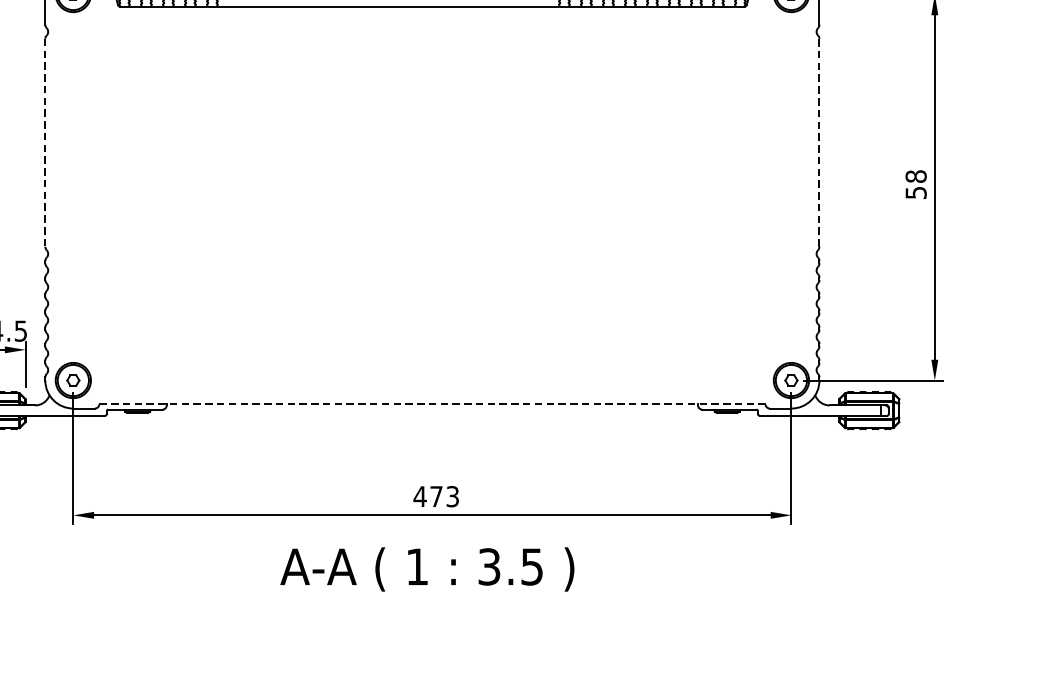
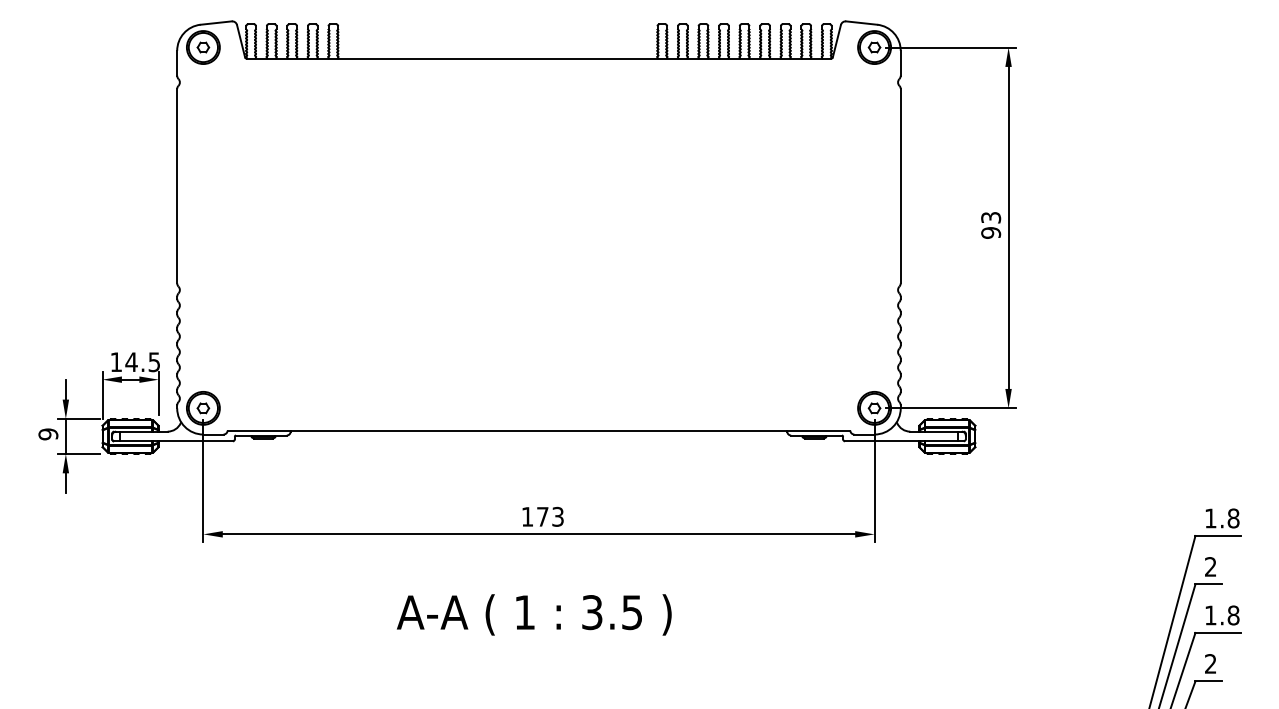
line: (819, 142) -> (900, 185), dashed -> solid
line: (45, 143) -> (177, 186), dashed -> solid
text: (916, 183) -> (991, 224), 58 -> 93
line: (432, 404) -> (539, 430), dashed -> solid
text: (420, 496) -> (527, 516), 473 -> 173
text: (426, 569) -> (533, 614), moved

